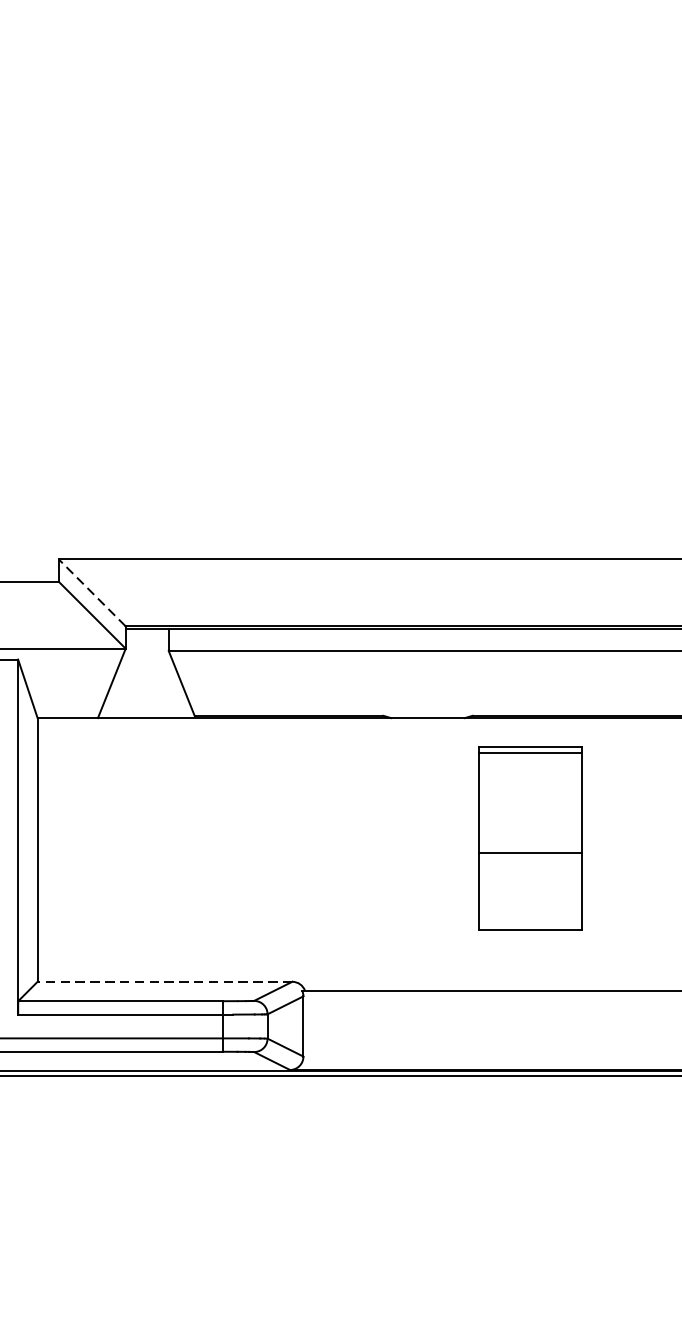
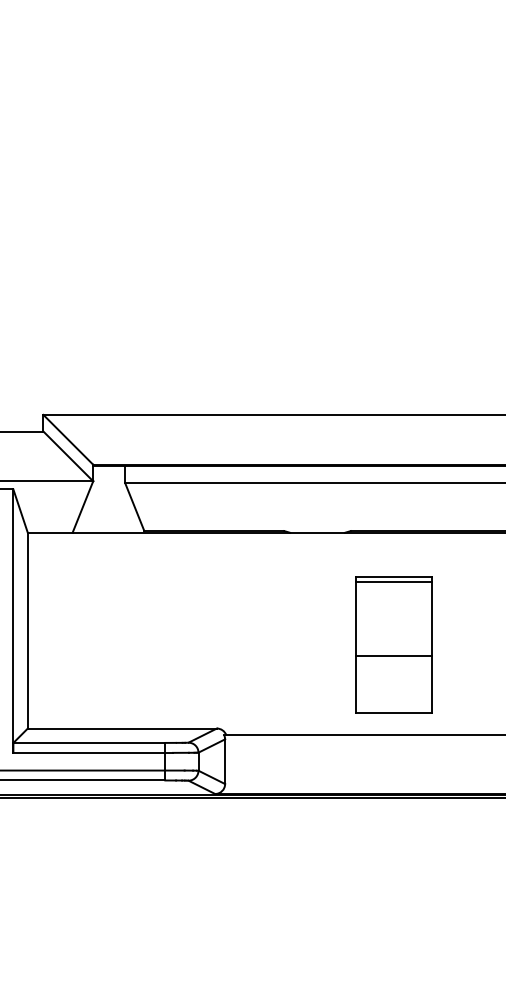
line: (91, 592) -> (67, 439), dashed -> solid
part: (530, 837) -> (393, 644), moved
line: (165, 981) -> (122, 728), dashed -> solid

